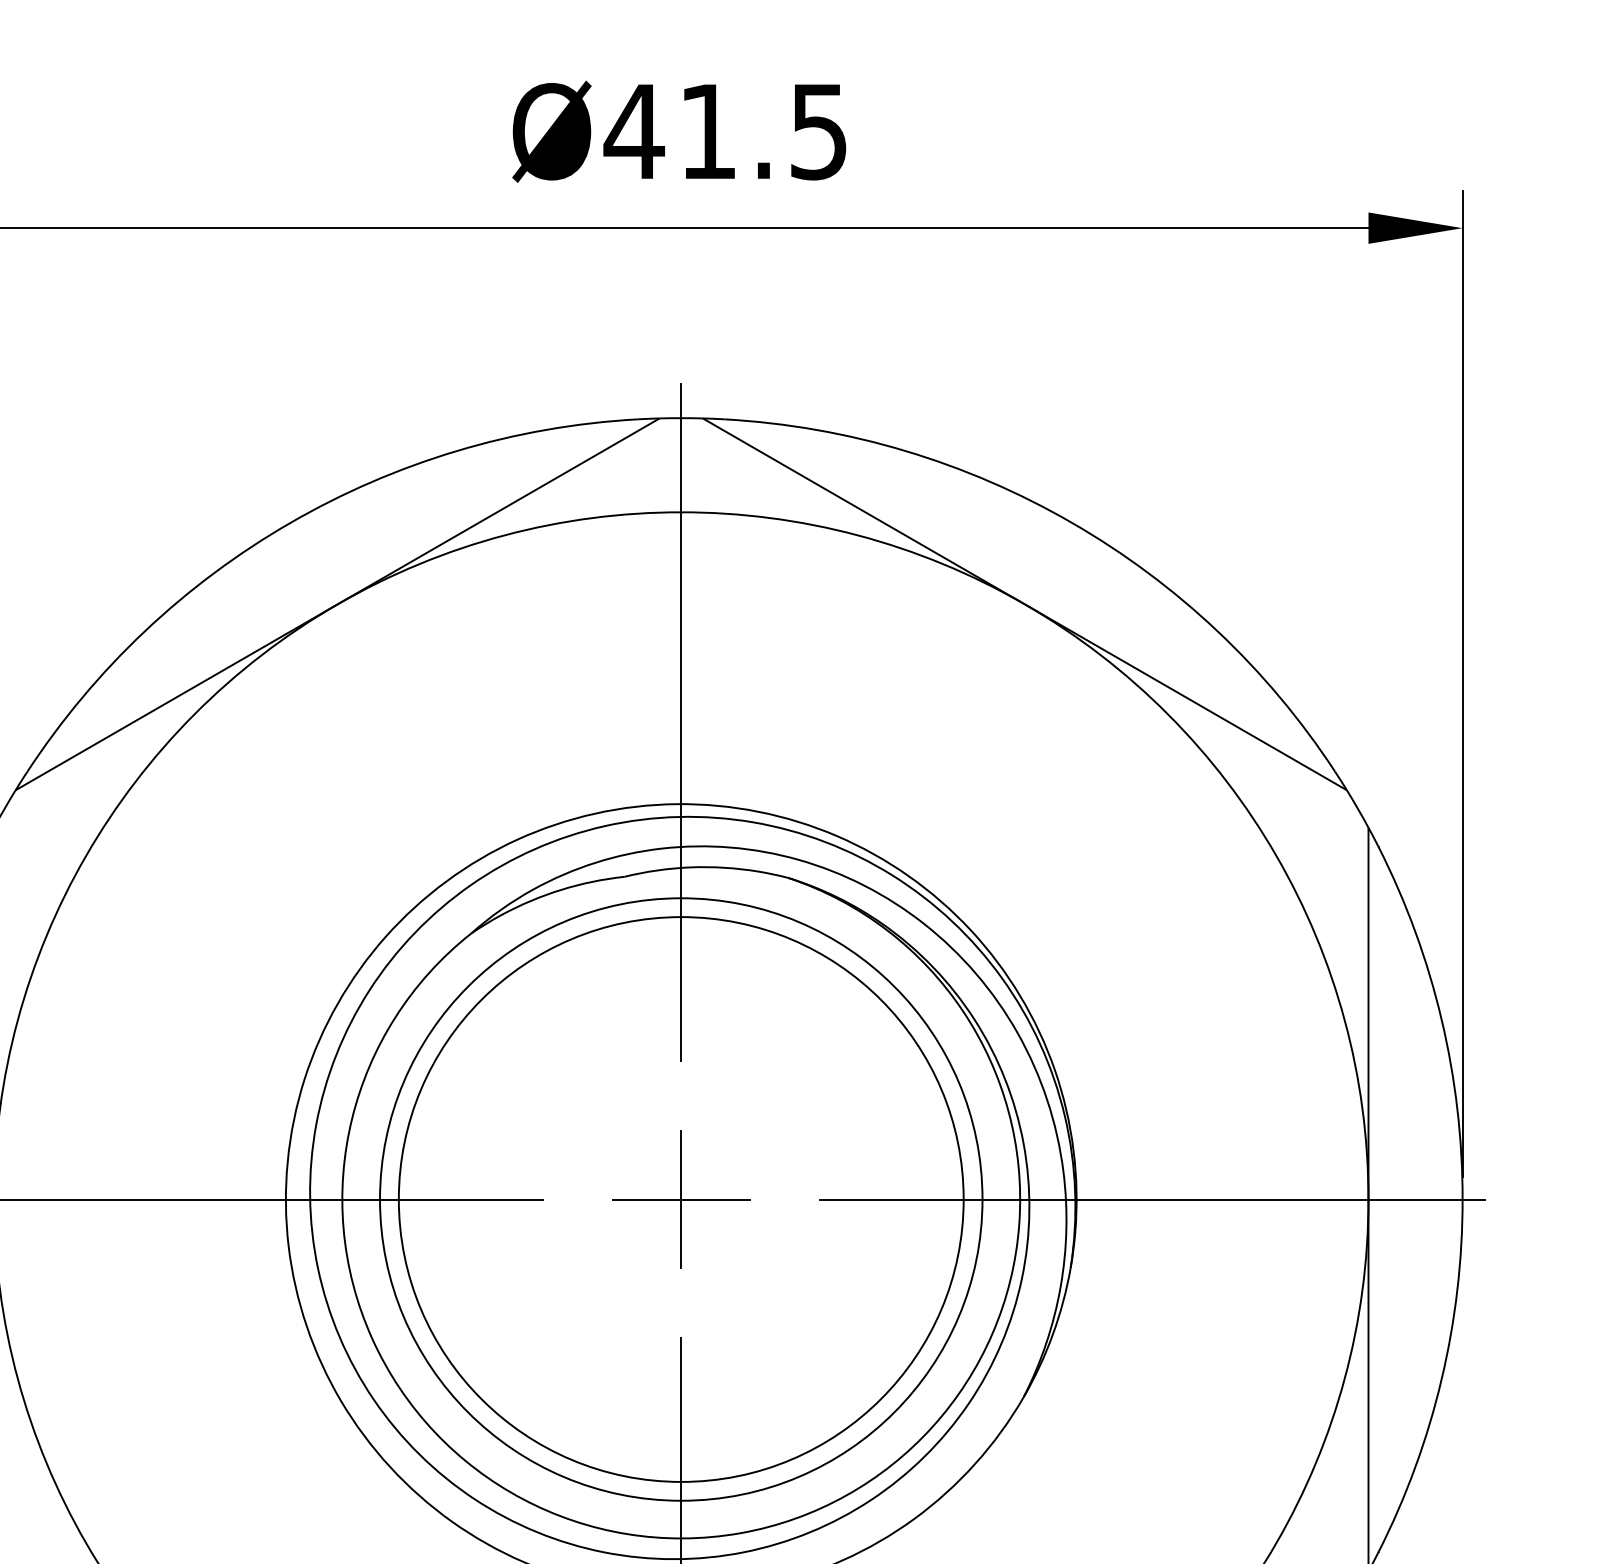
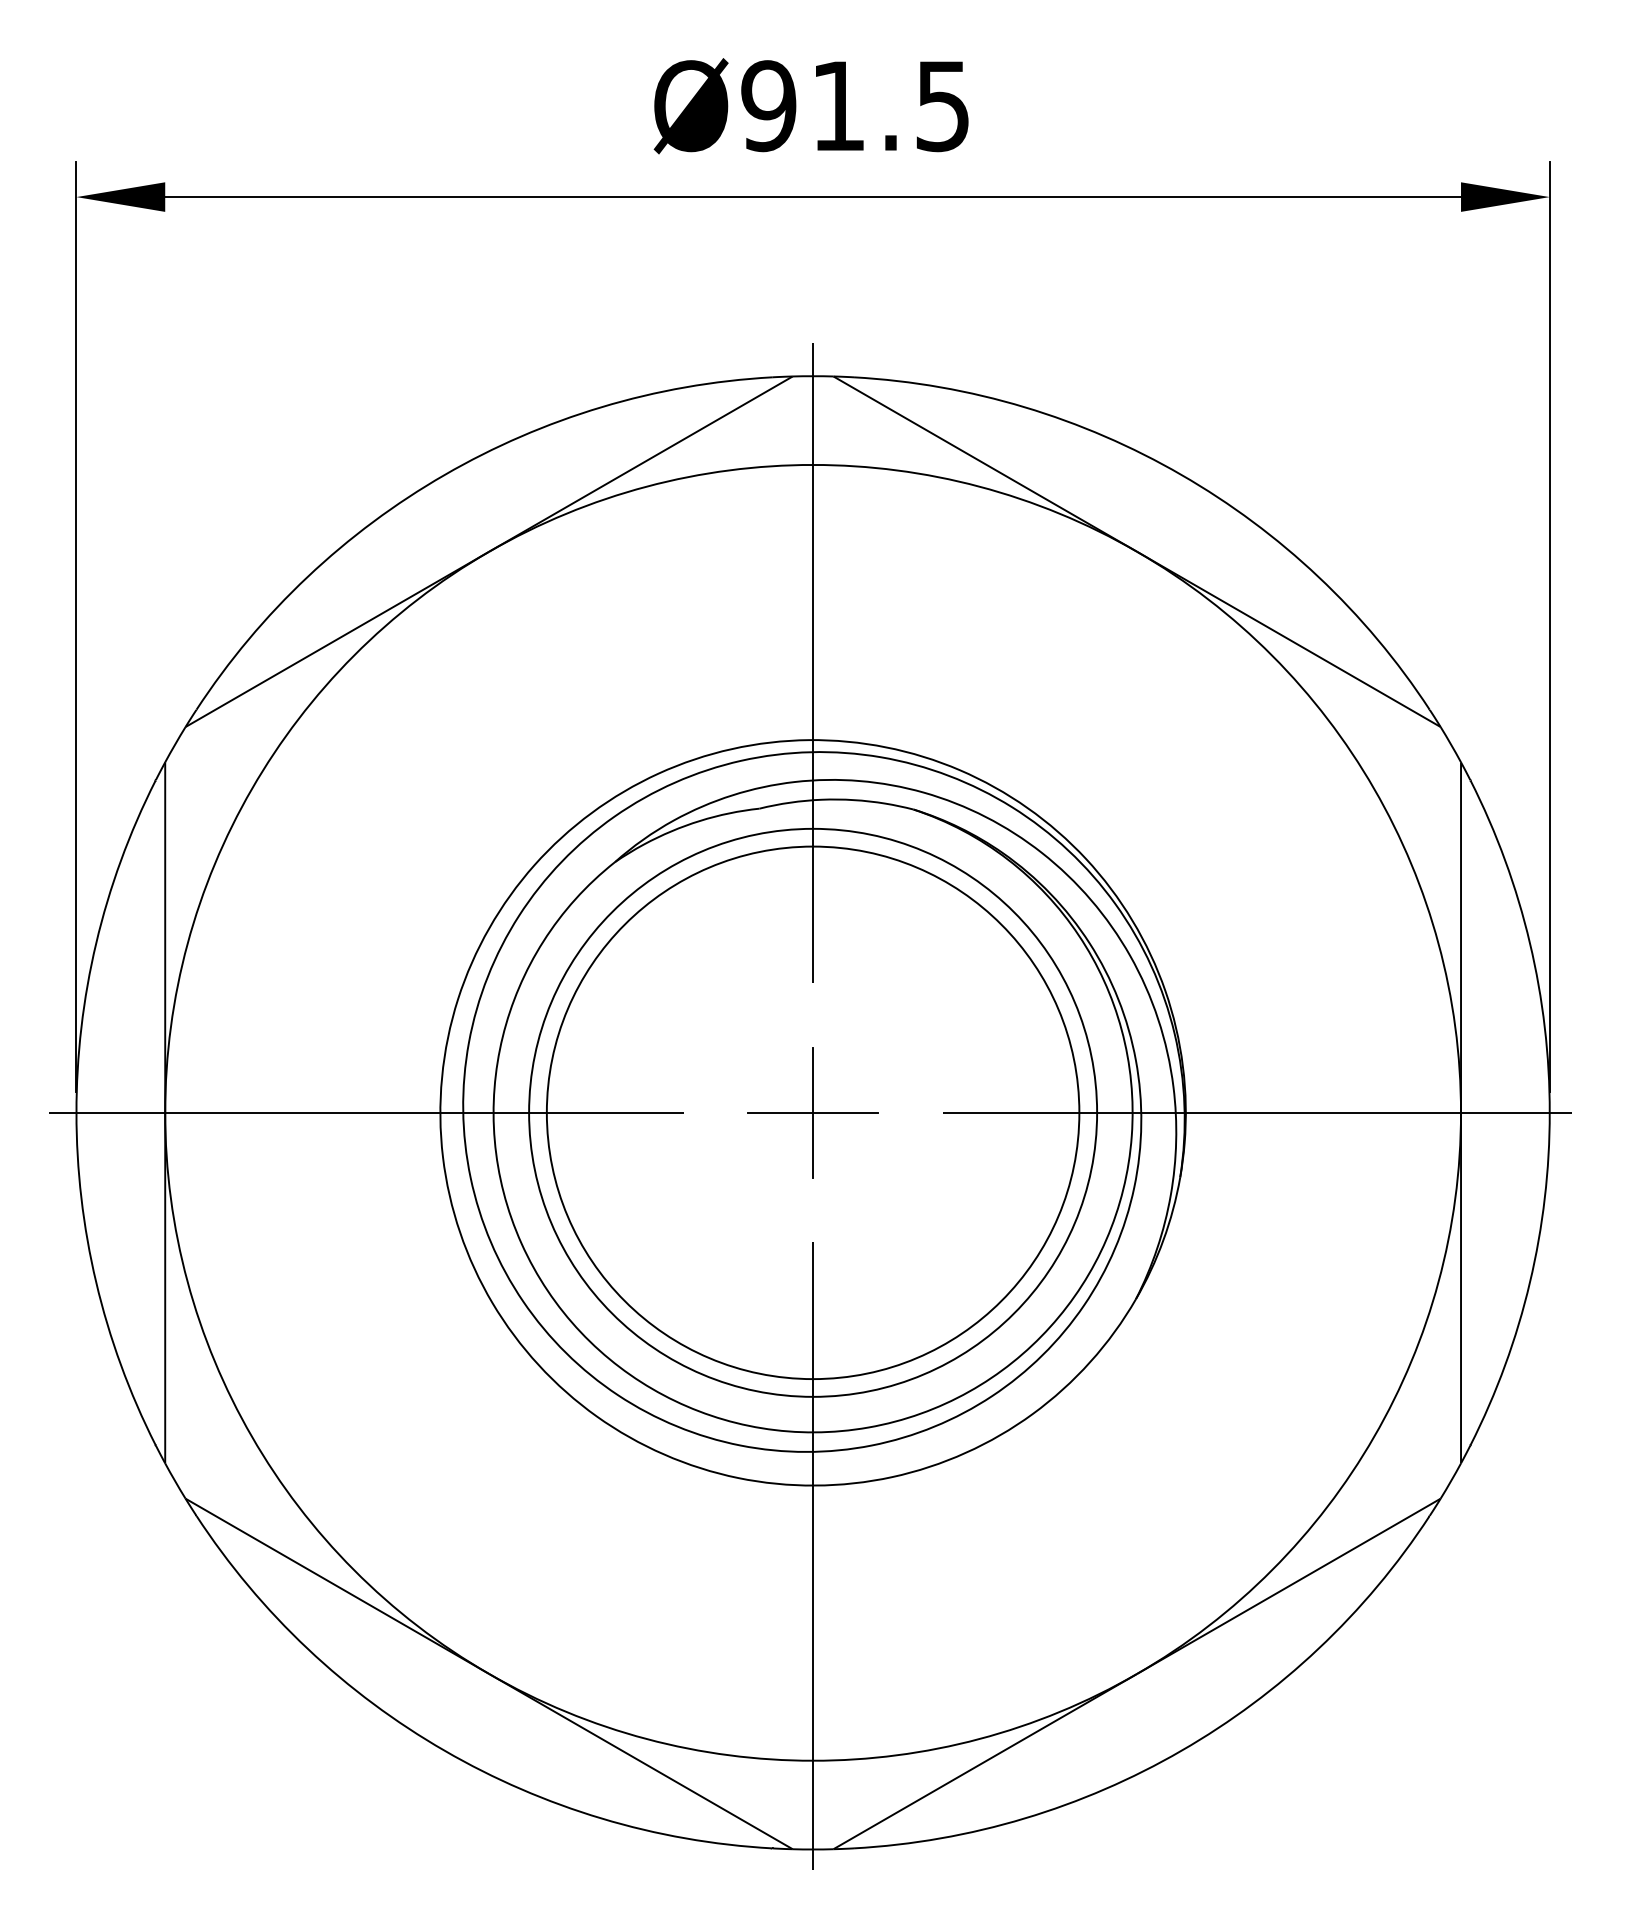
text: (633, 132) -> (768, 106), Ø41.5 -> Ø91.5

